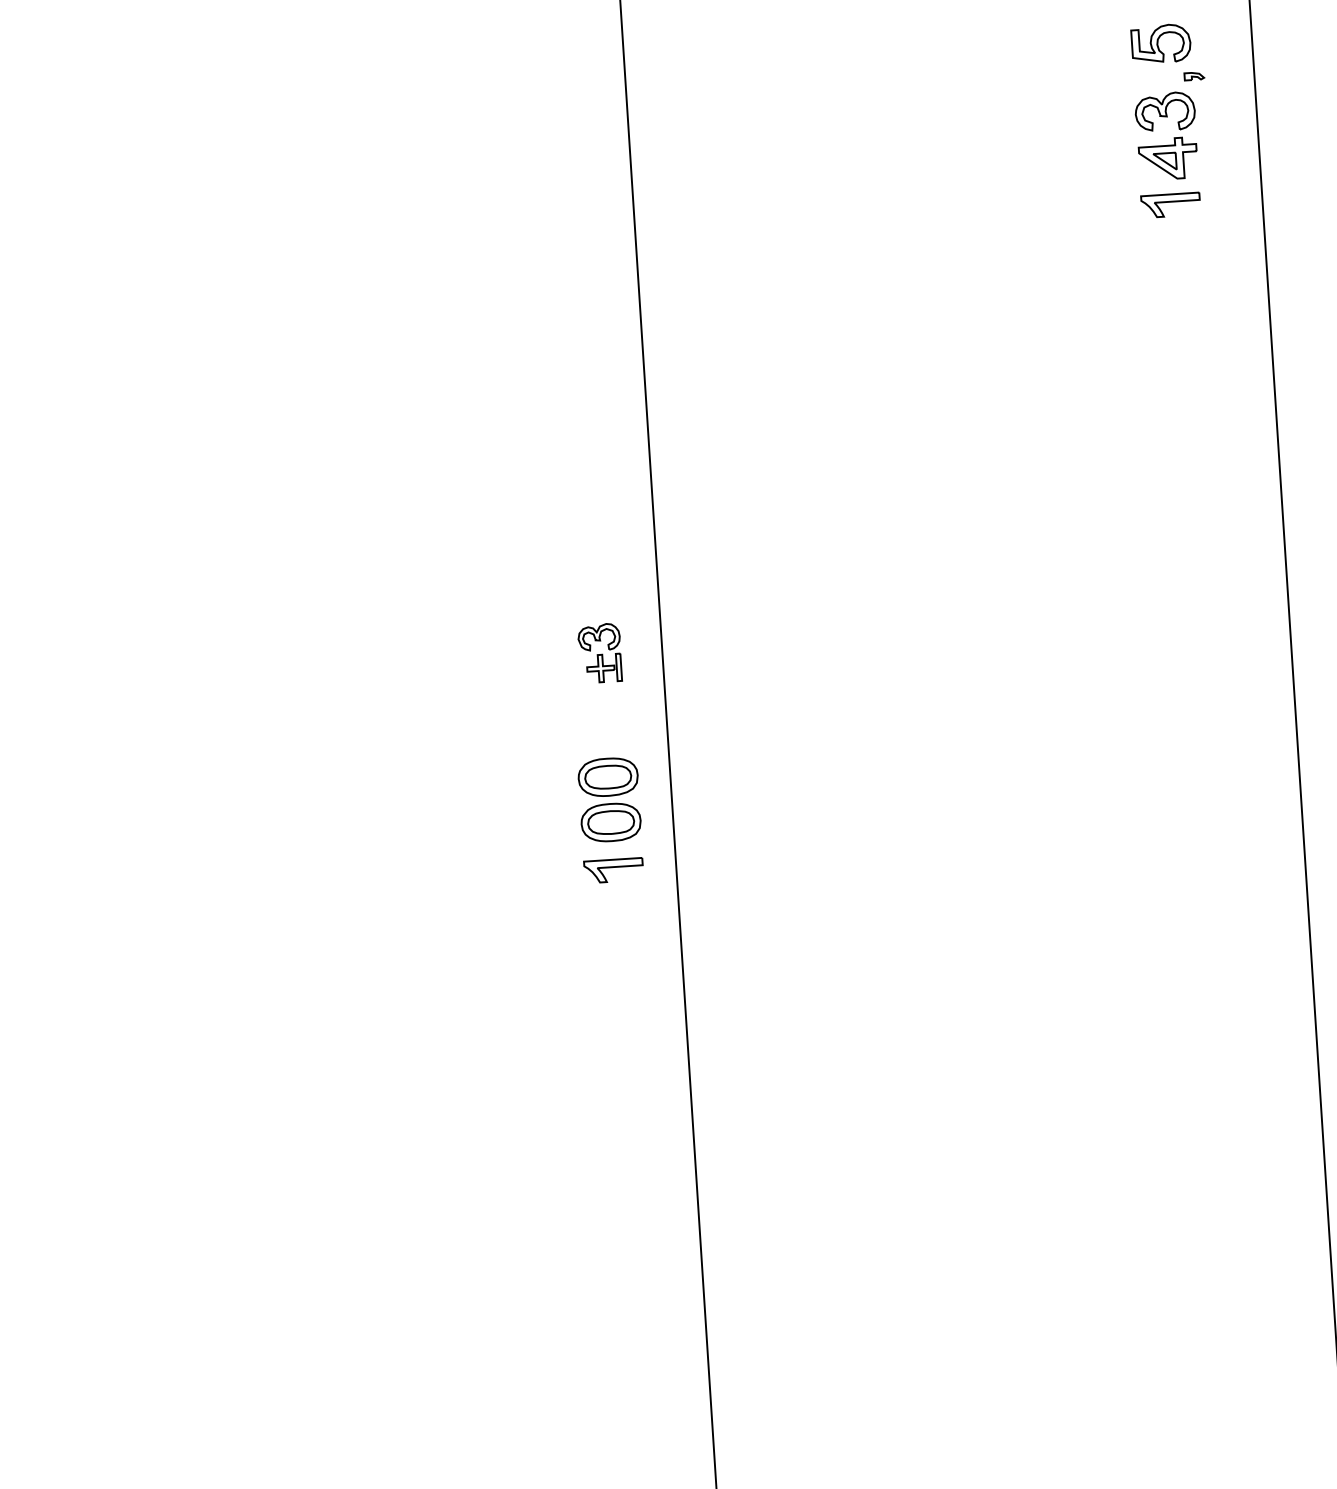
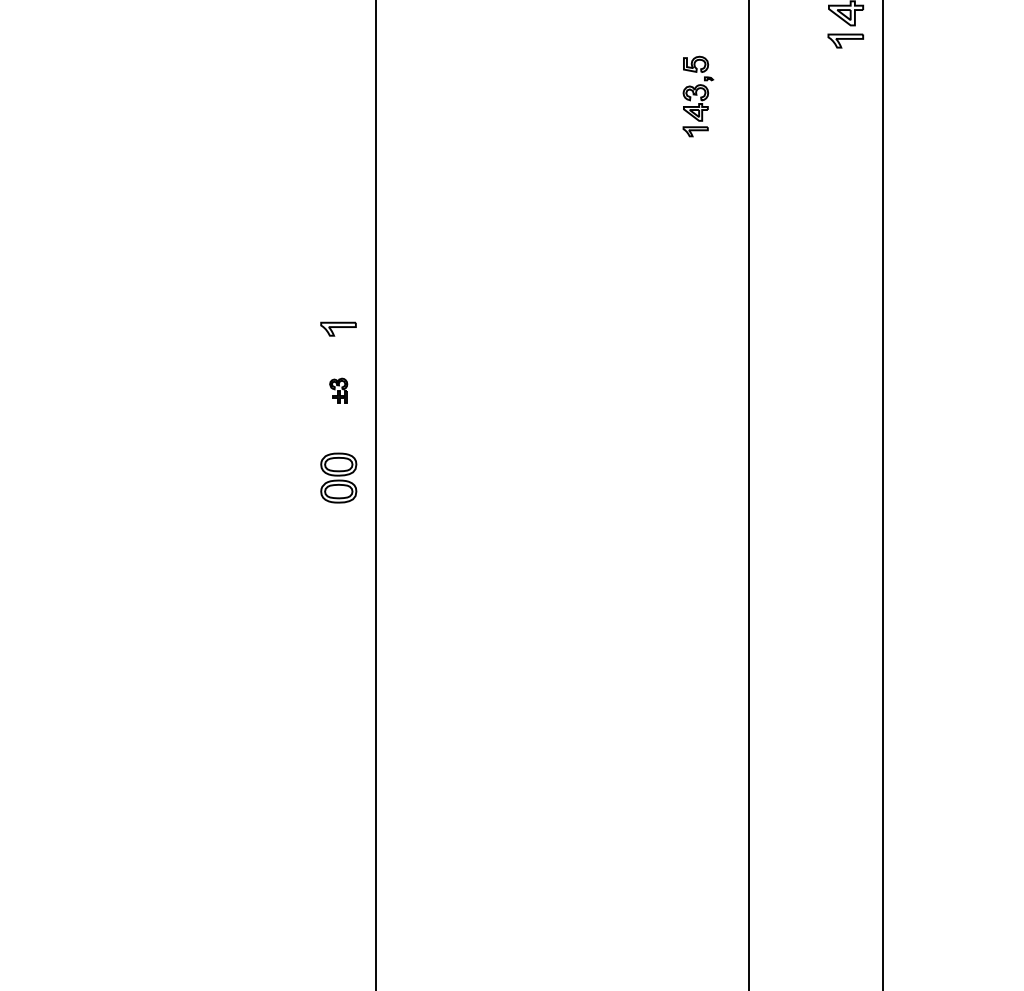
part: (1172, 120) -> (698, 96), size x0.7
part: (599, 652) -> (338, 390), size x0.7
part: (613, 869) -> (338, 328), moved

